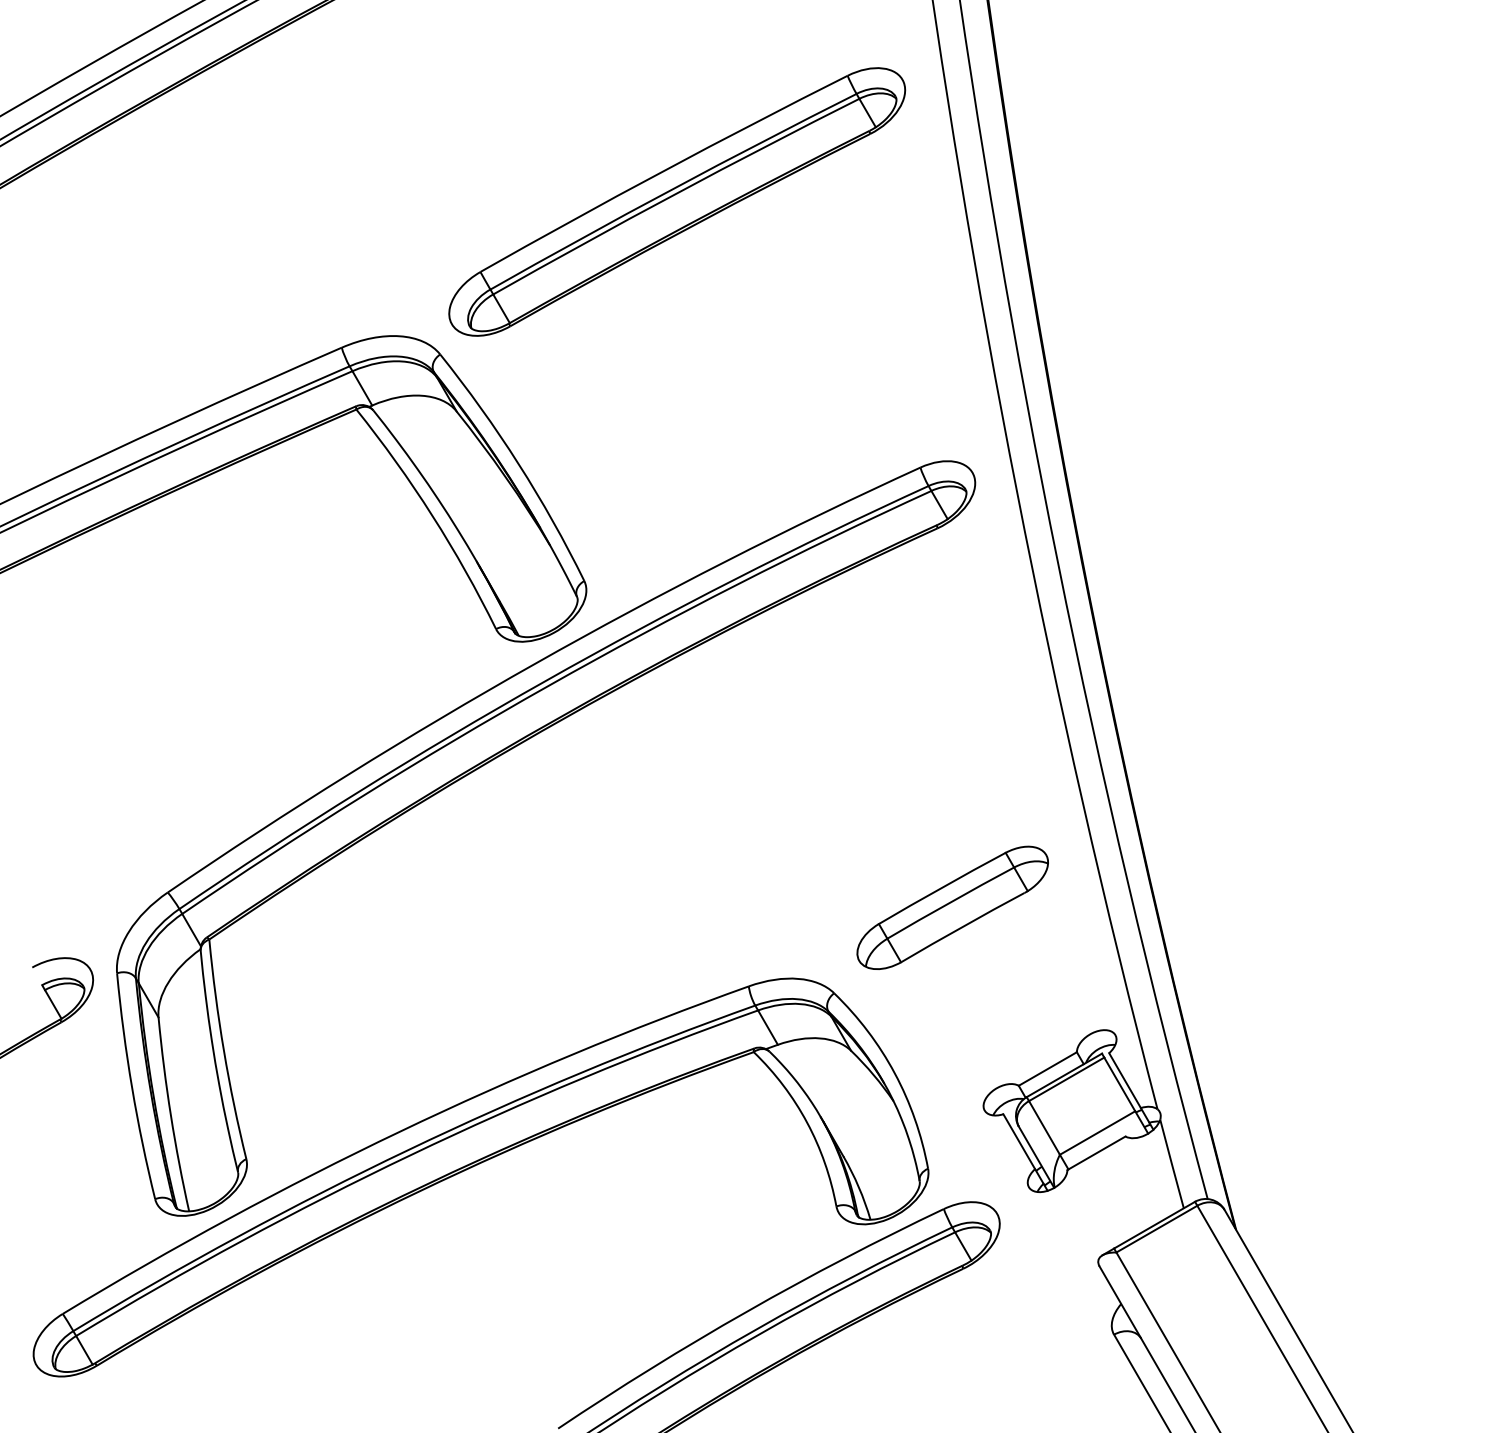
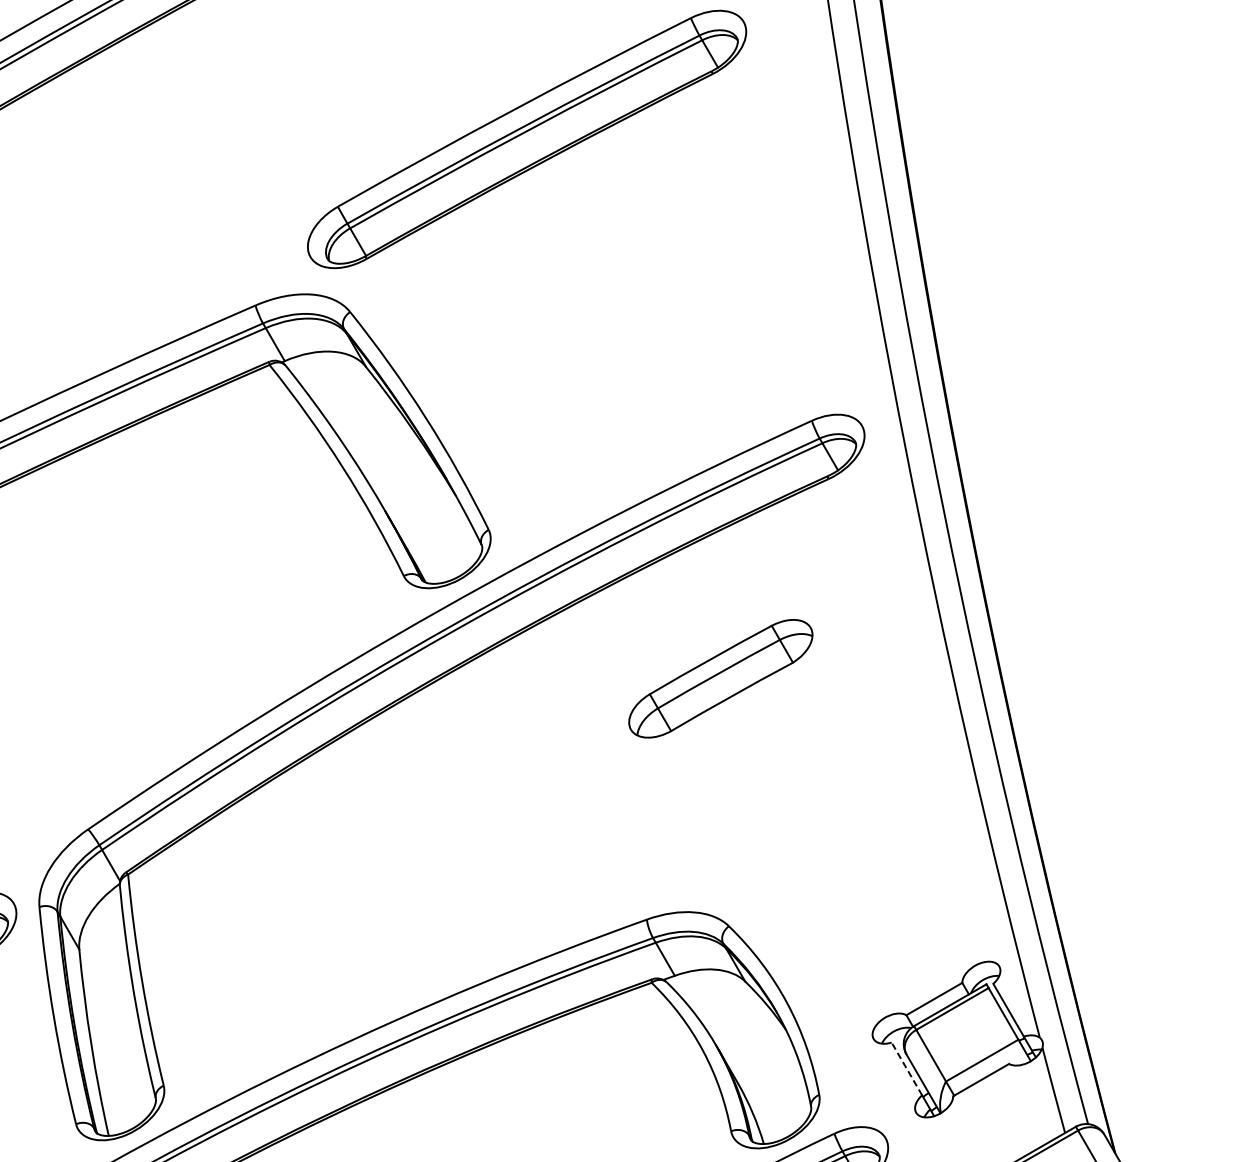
part: (677, 201) -> (527, 138), moved
part: (952, 907) -> (720, 678), moved
line: (1019, 1141) -> (907, 1068), solid -> dashed

